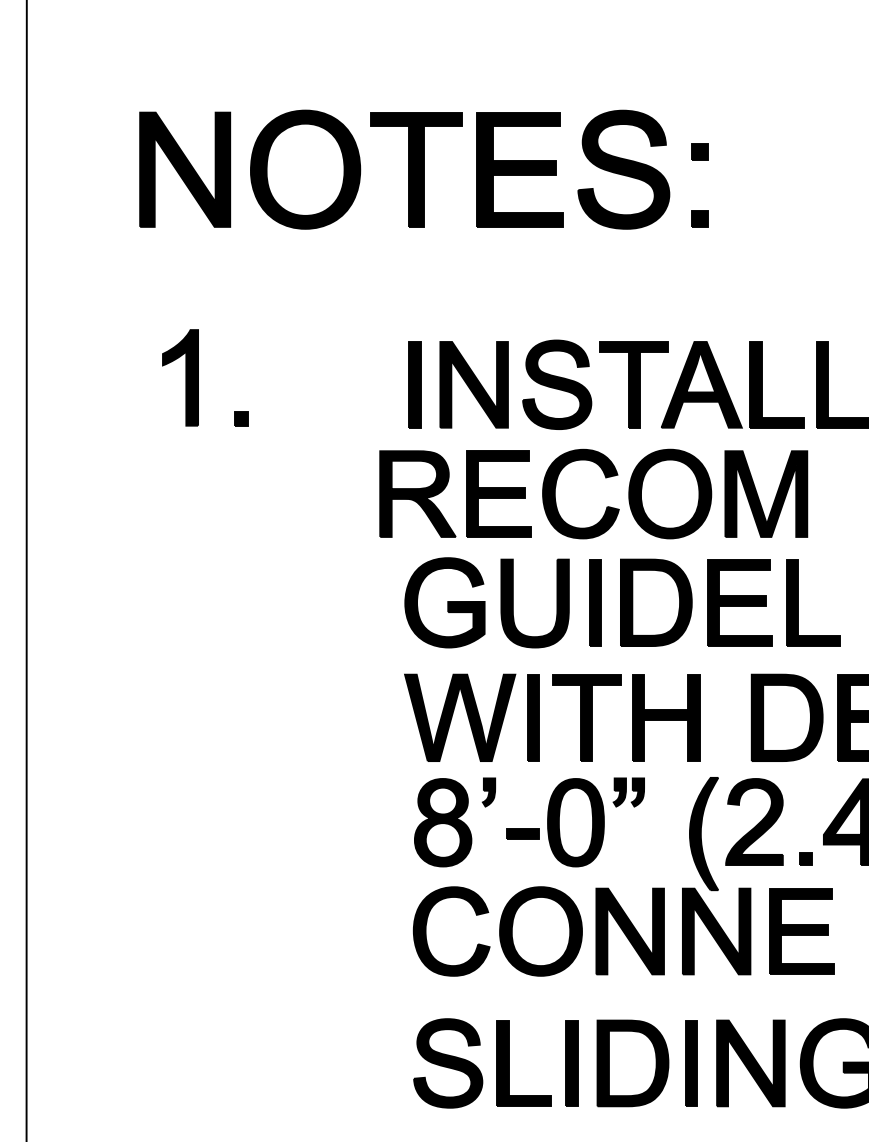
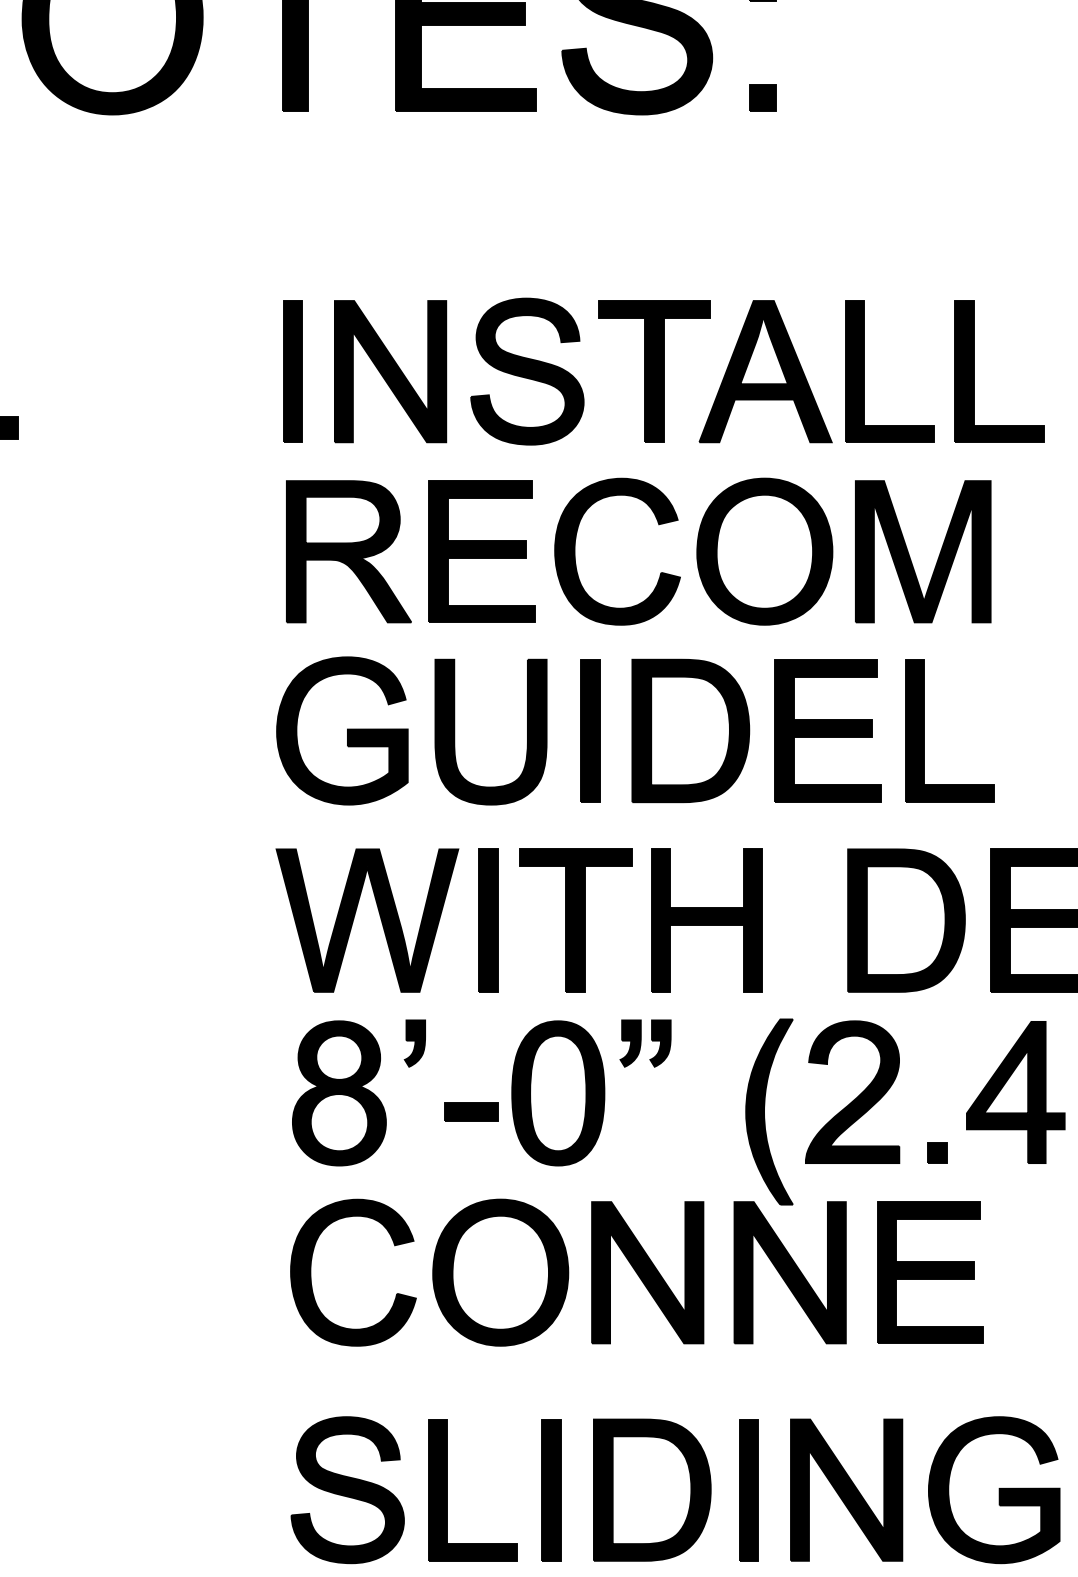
part: (606, 506) -> (659, 572), moved

